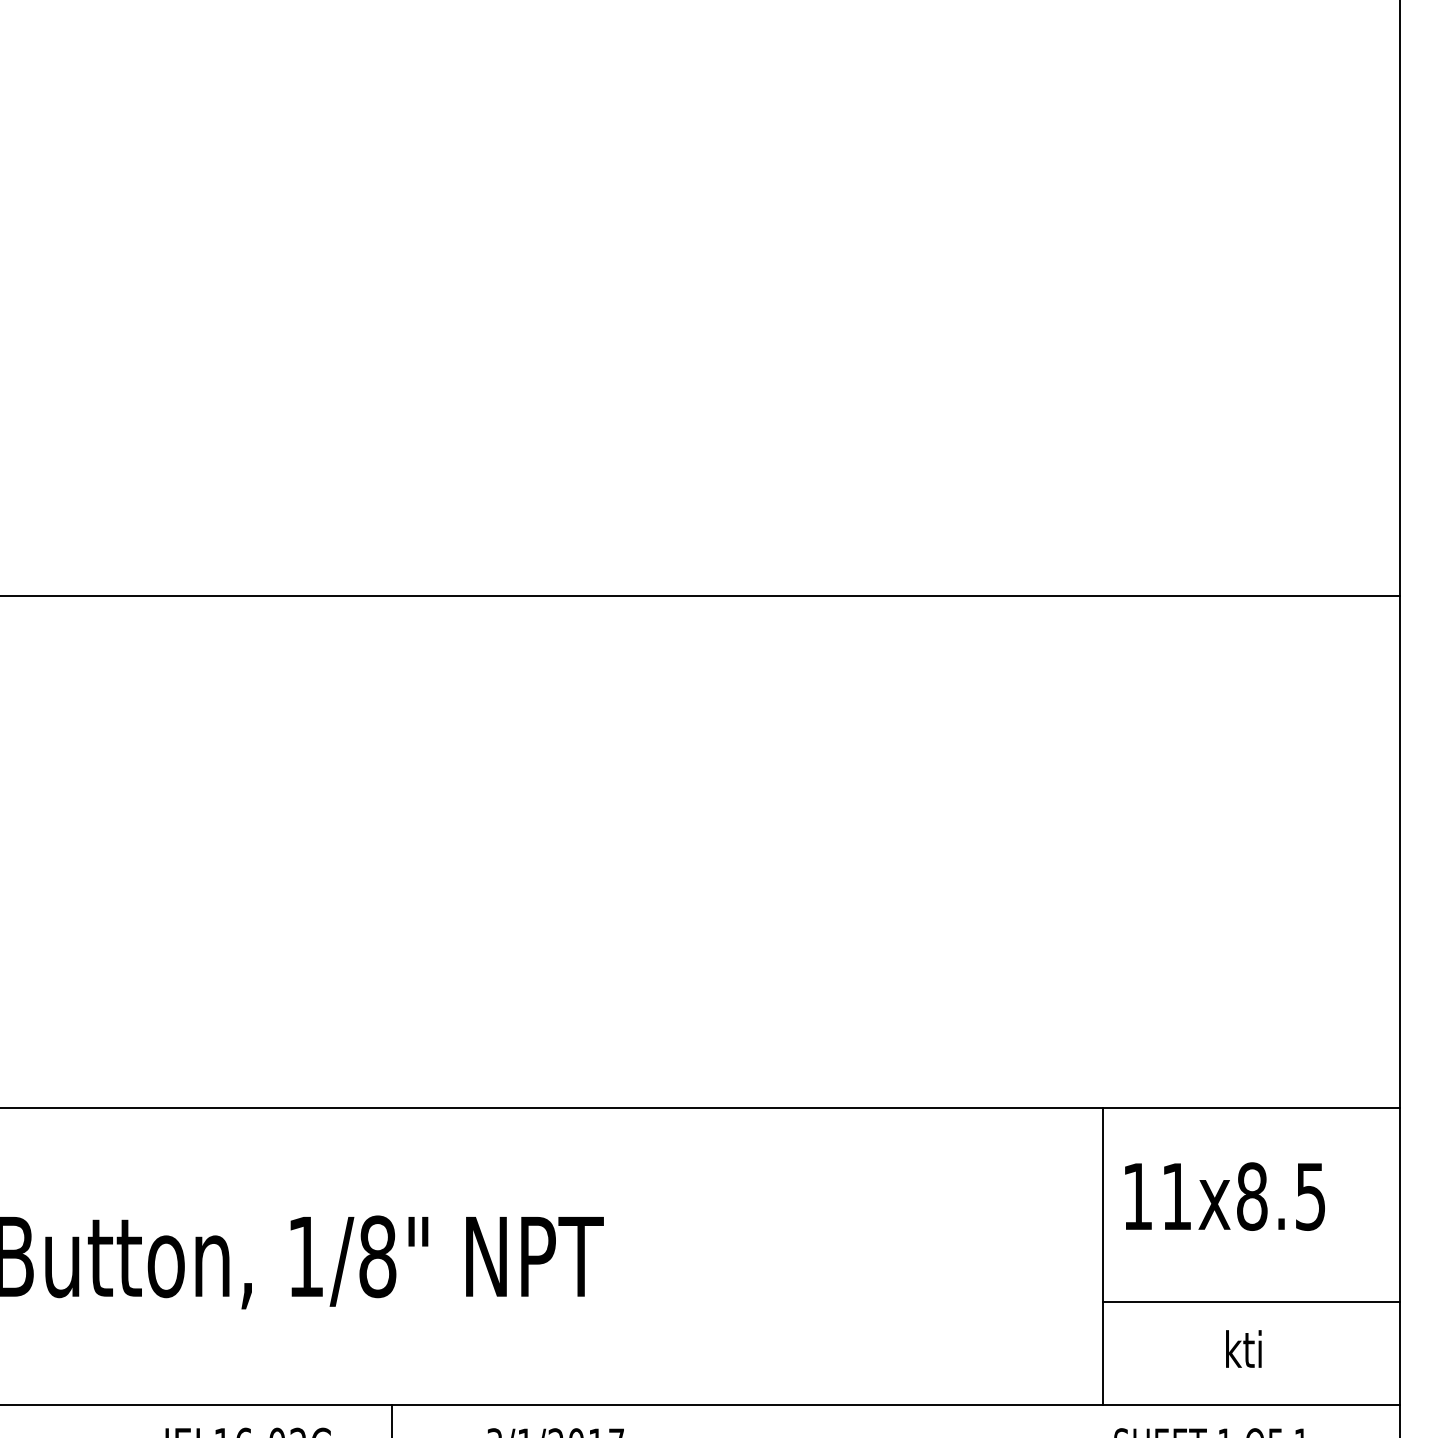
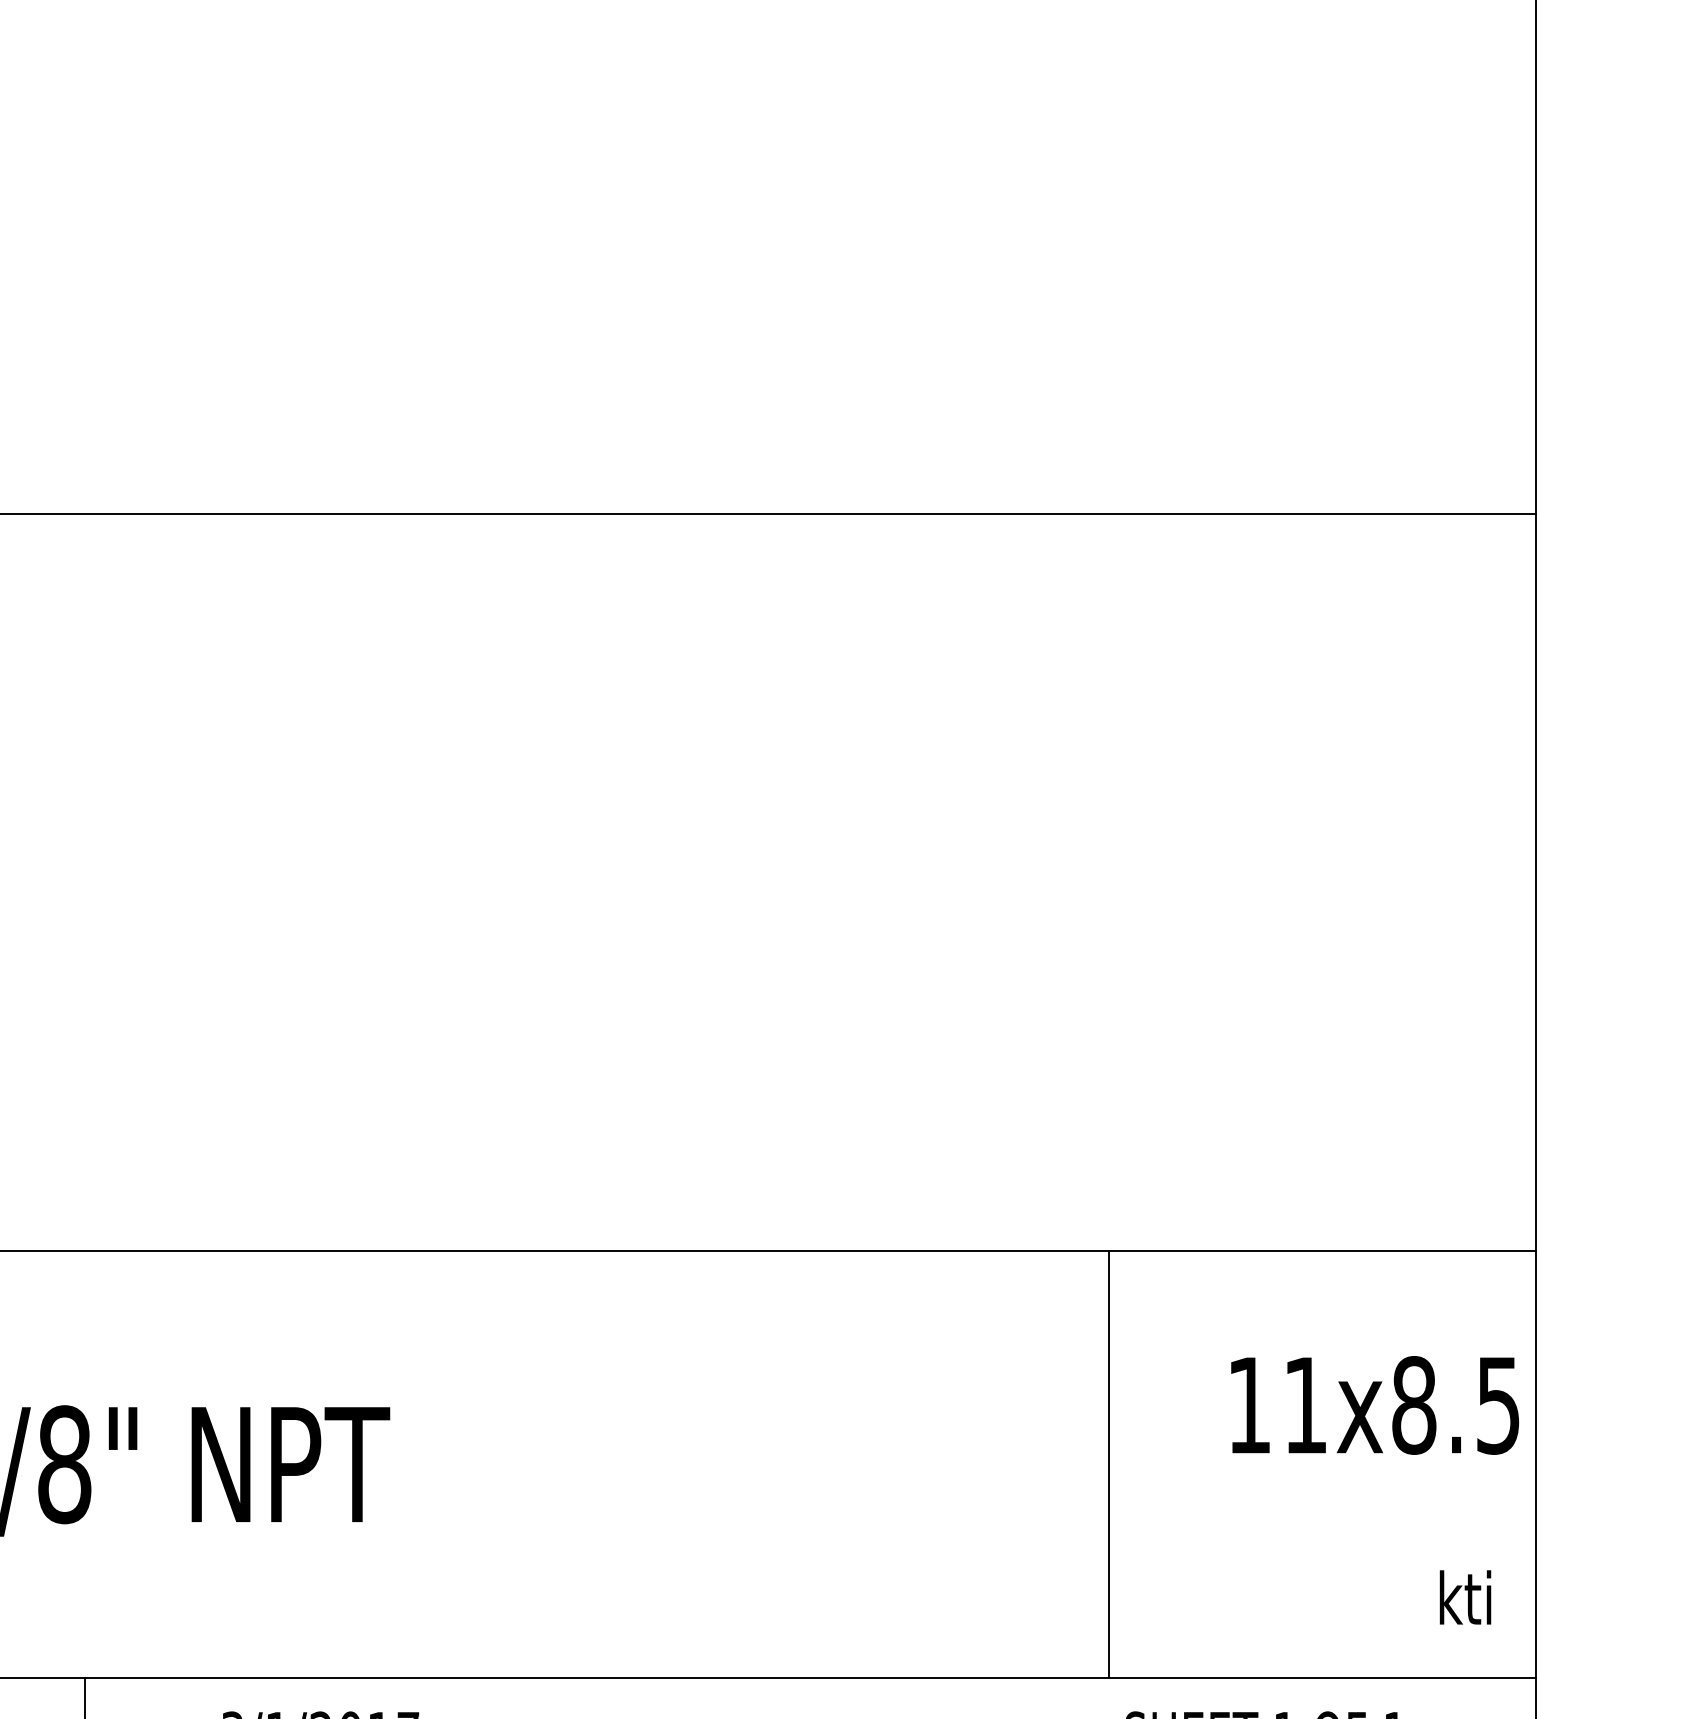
text: (1224, 1196) -> (1374, 1405), moved
line: (1251, 1302) -> (1322, 1530), removed
text: (1243, 1348) -> (1465, 1596), moved

